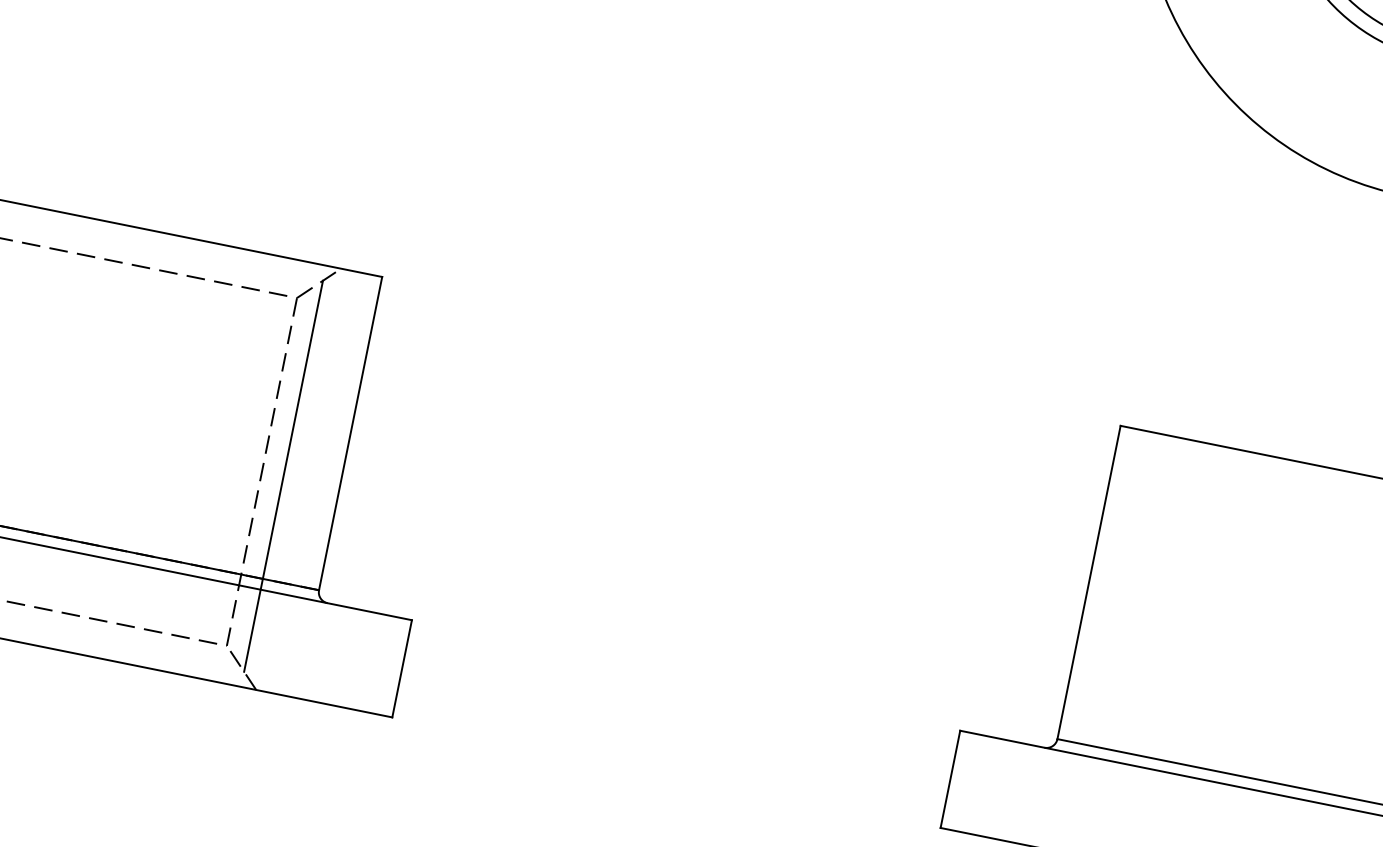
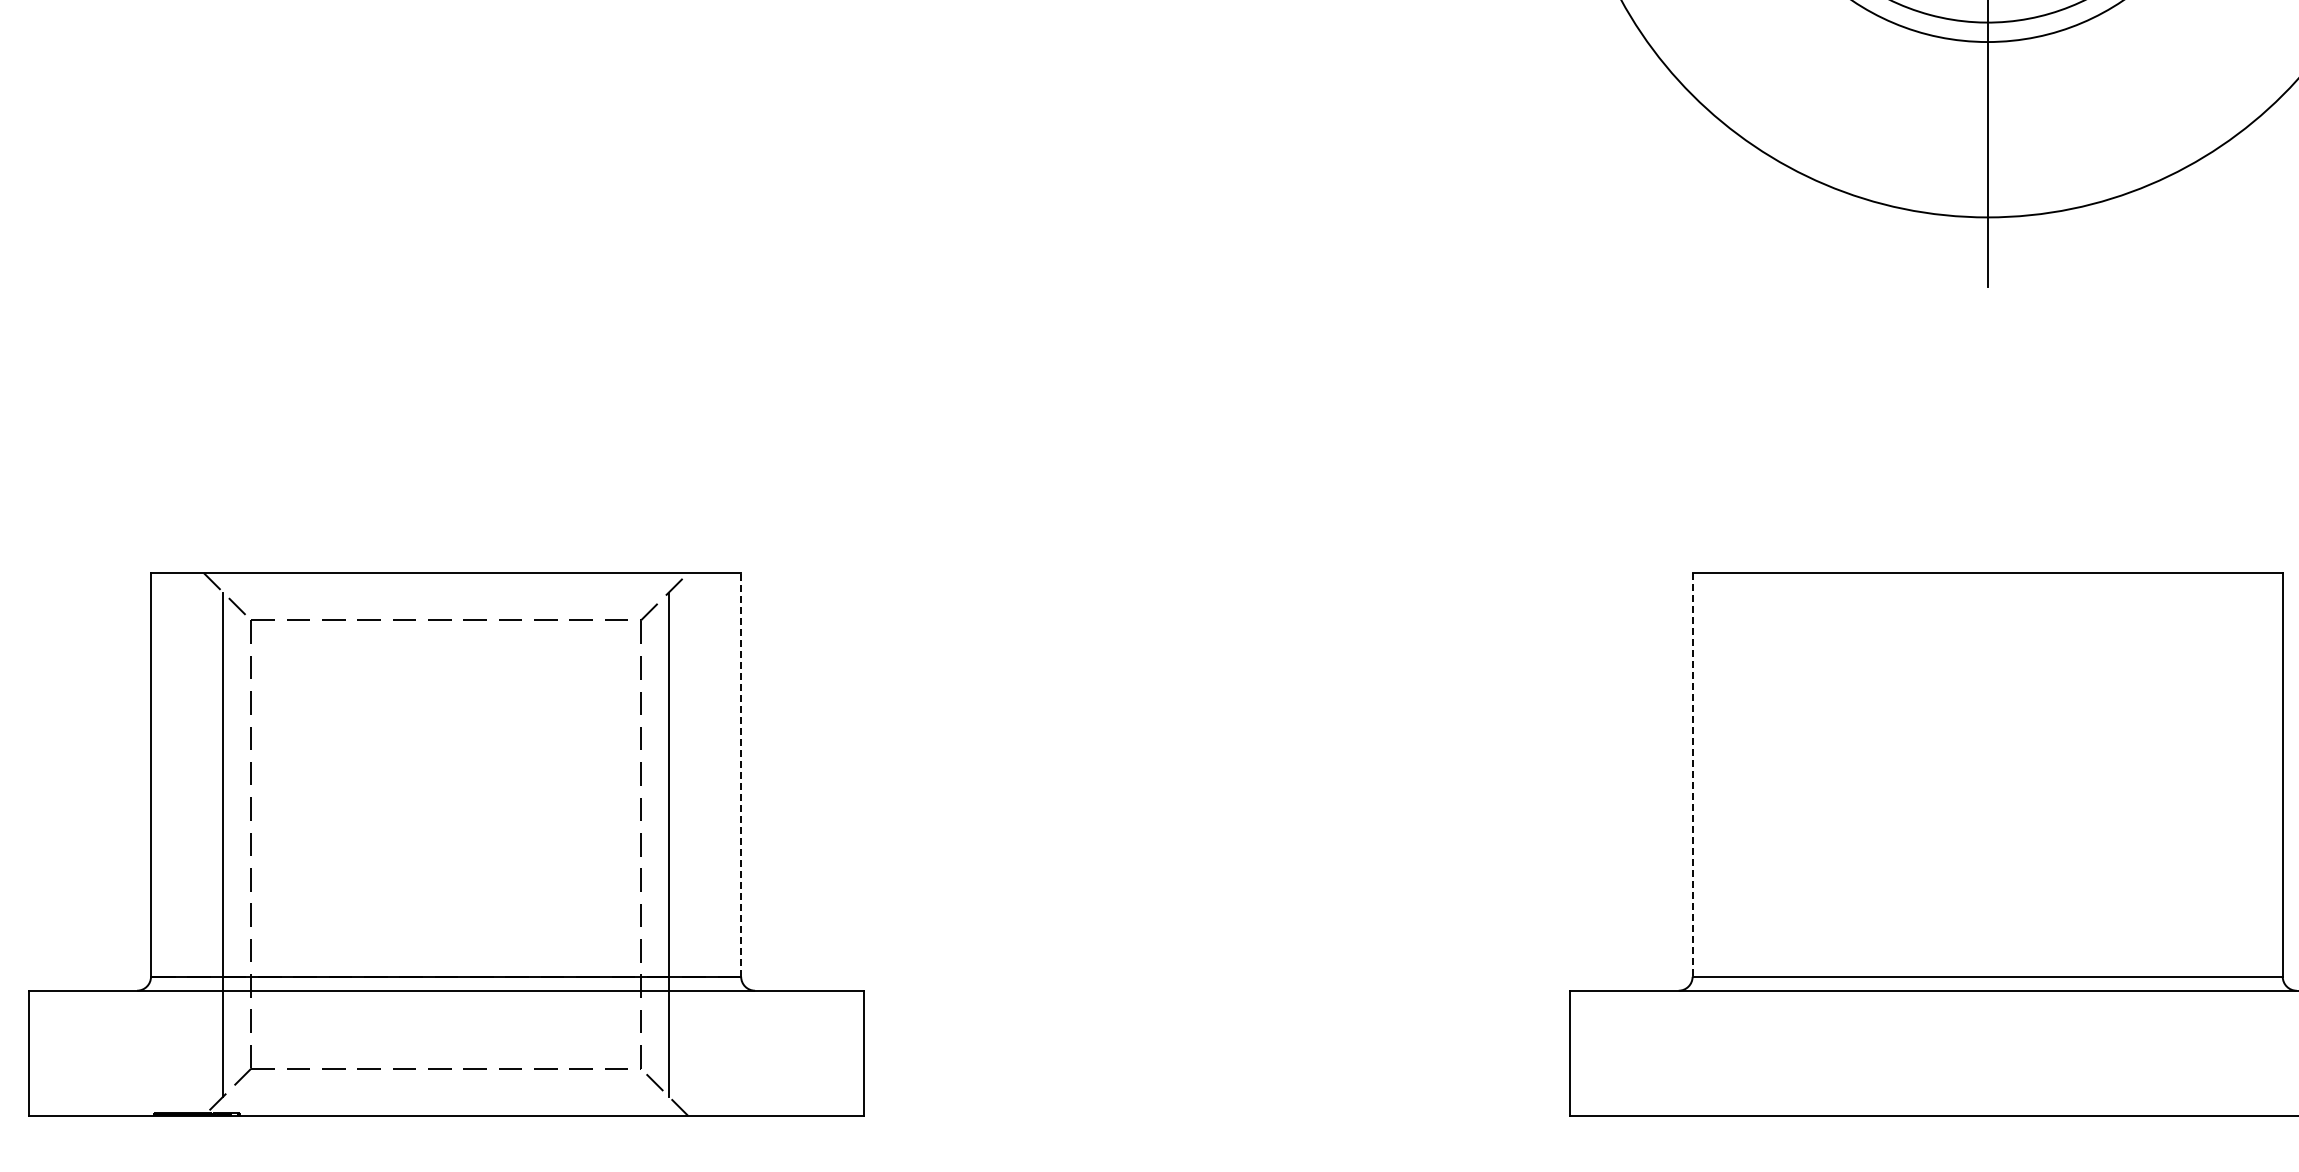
line: (350, 433) -> (741, 774), solid -> dashed
line: (1089, 582) -> (1692, 774), solid -> dashed

